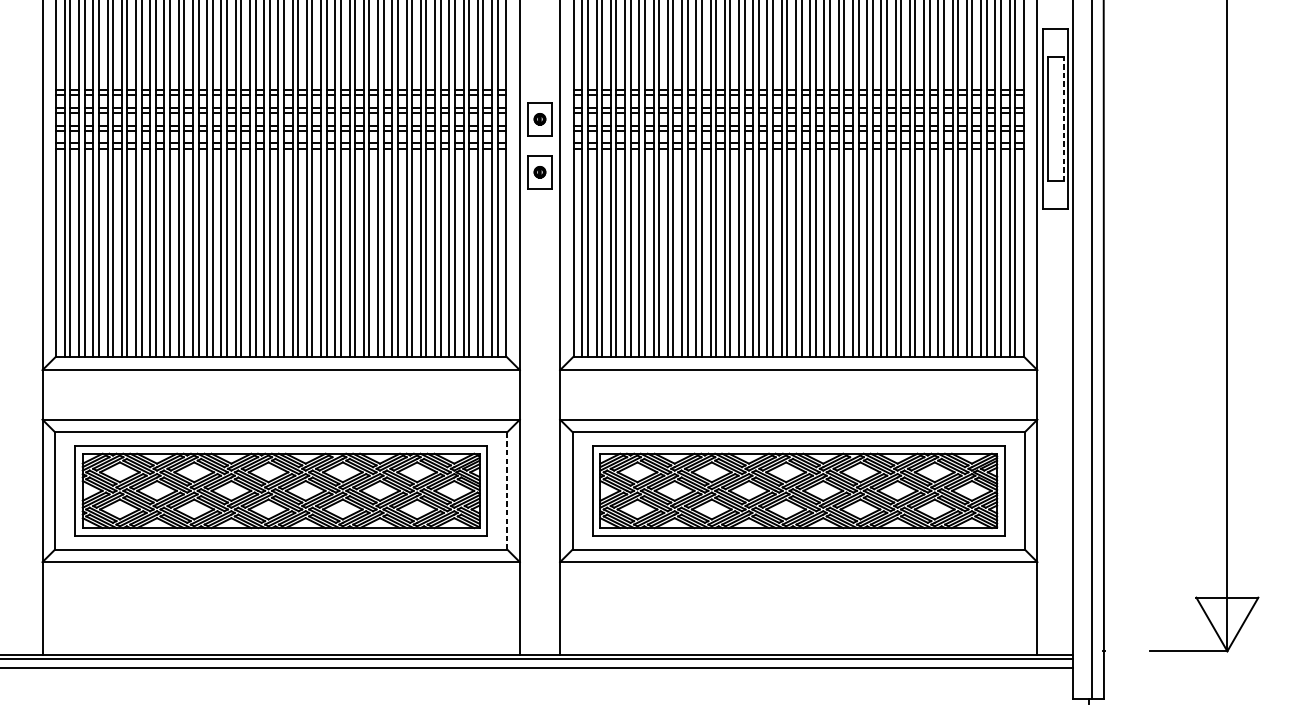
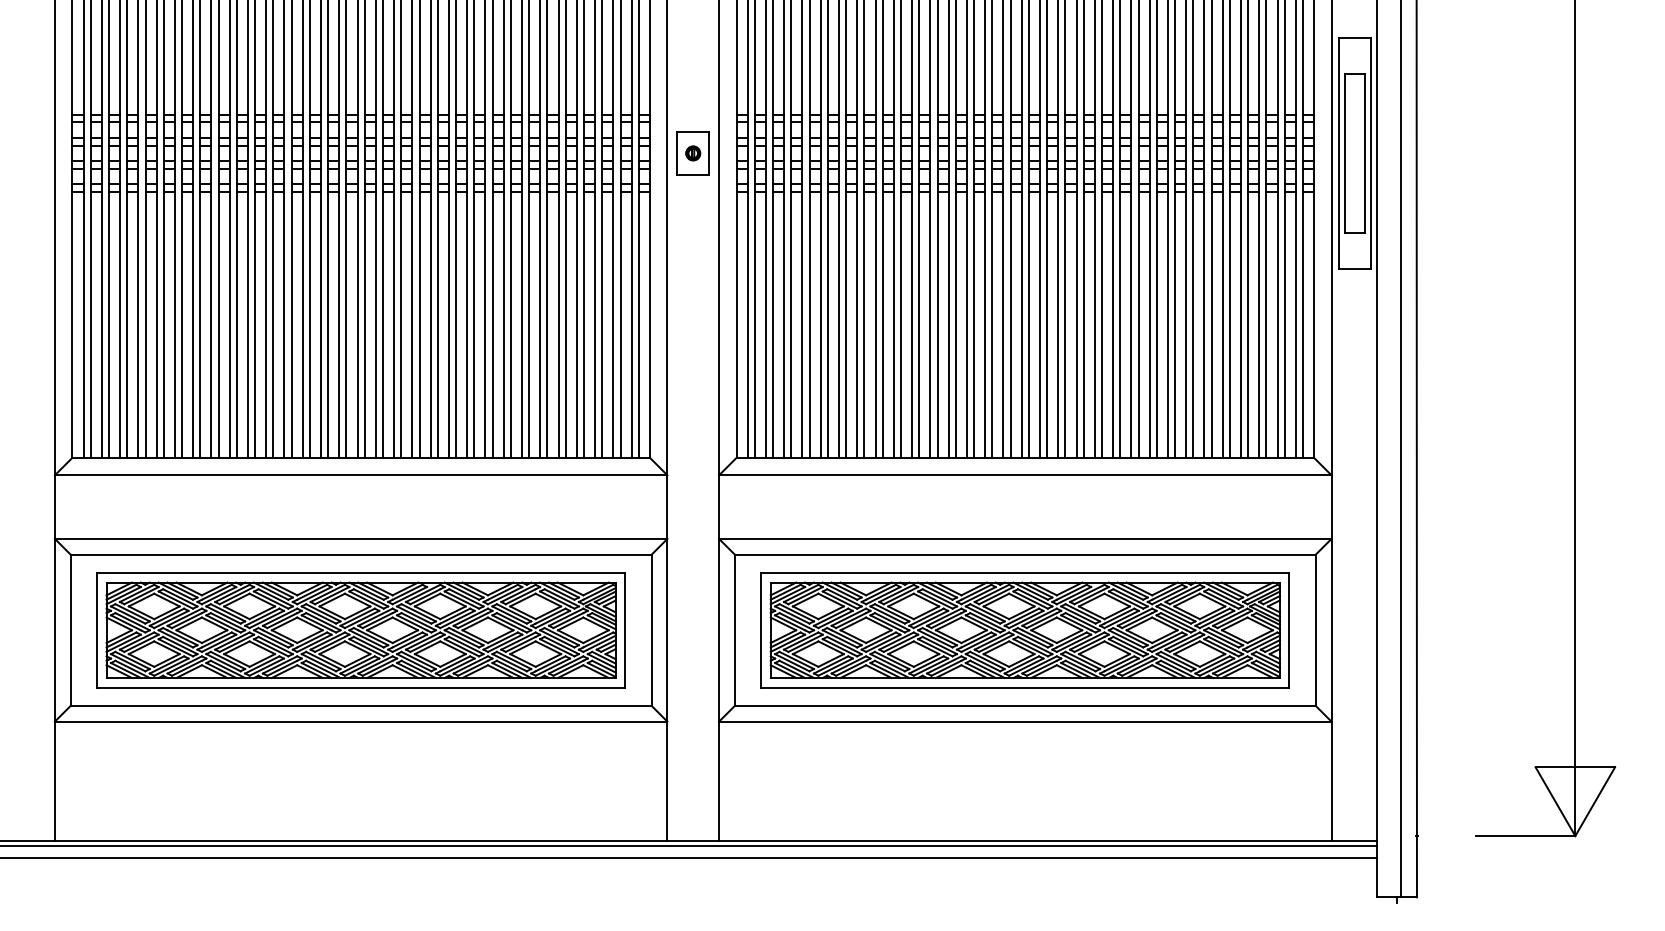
line: (1063, 118) -> (1365, 152), dashed -> solid
part: (539, 172) -> (692, 221), removed
line: (507, 490) -> (651, 629), dashed -> solid

